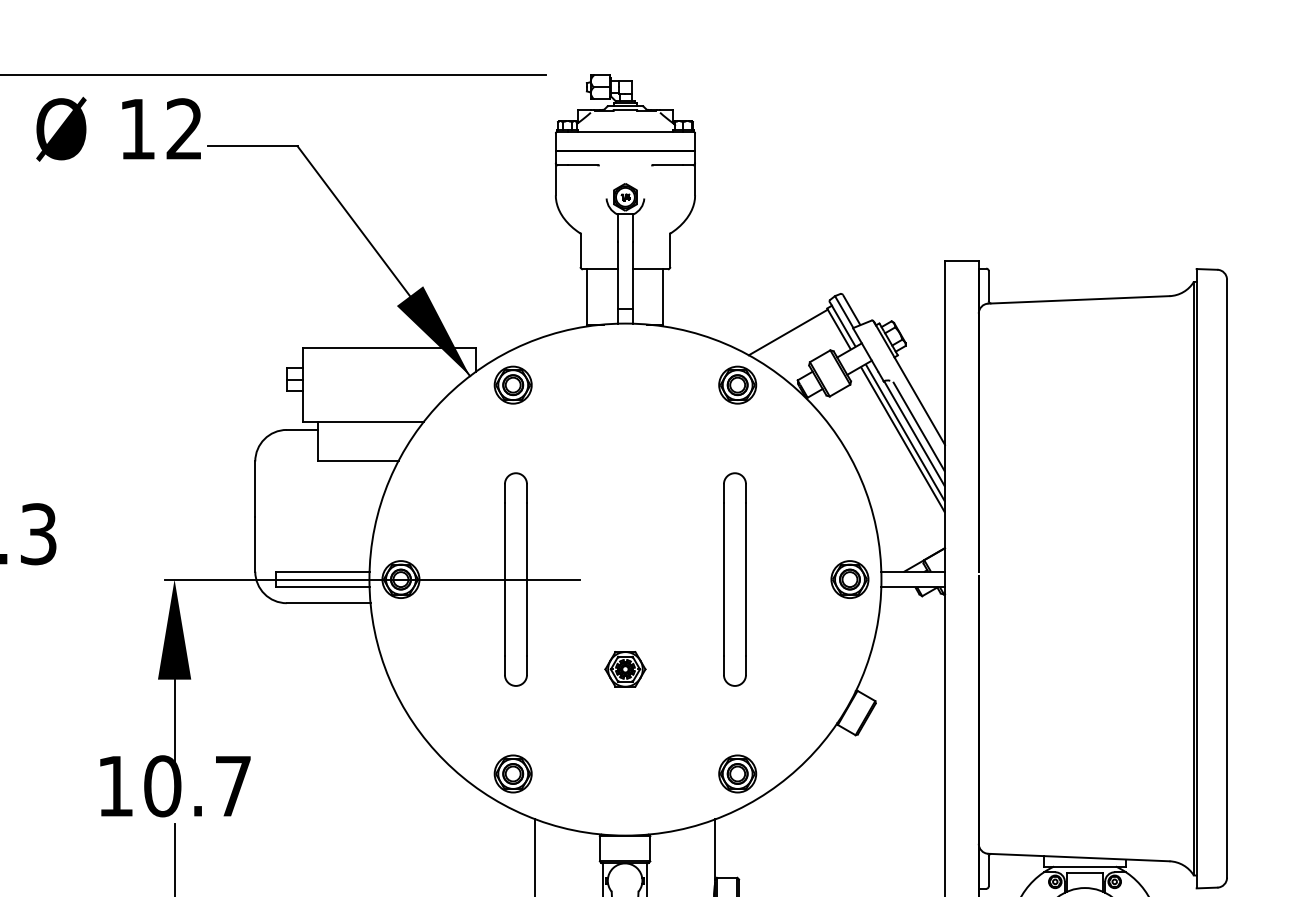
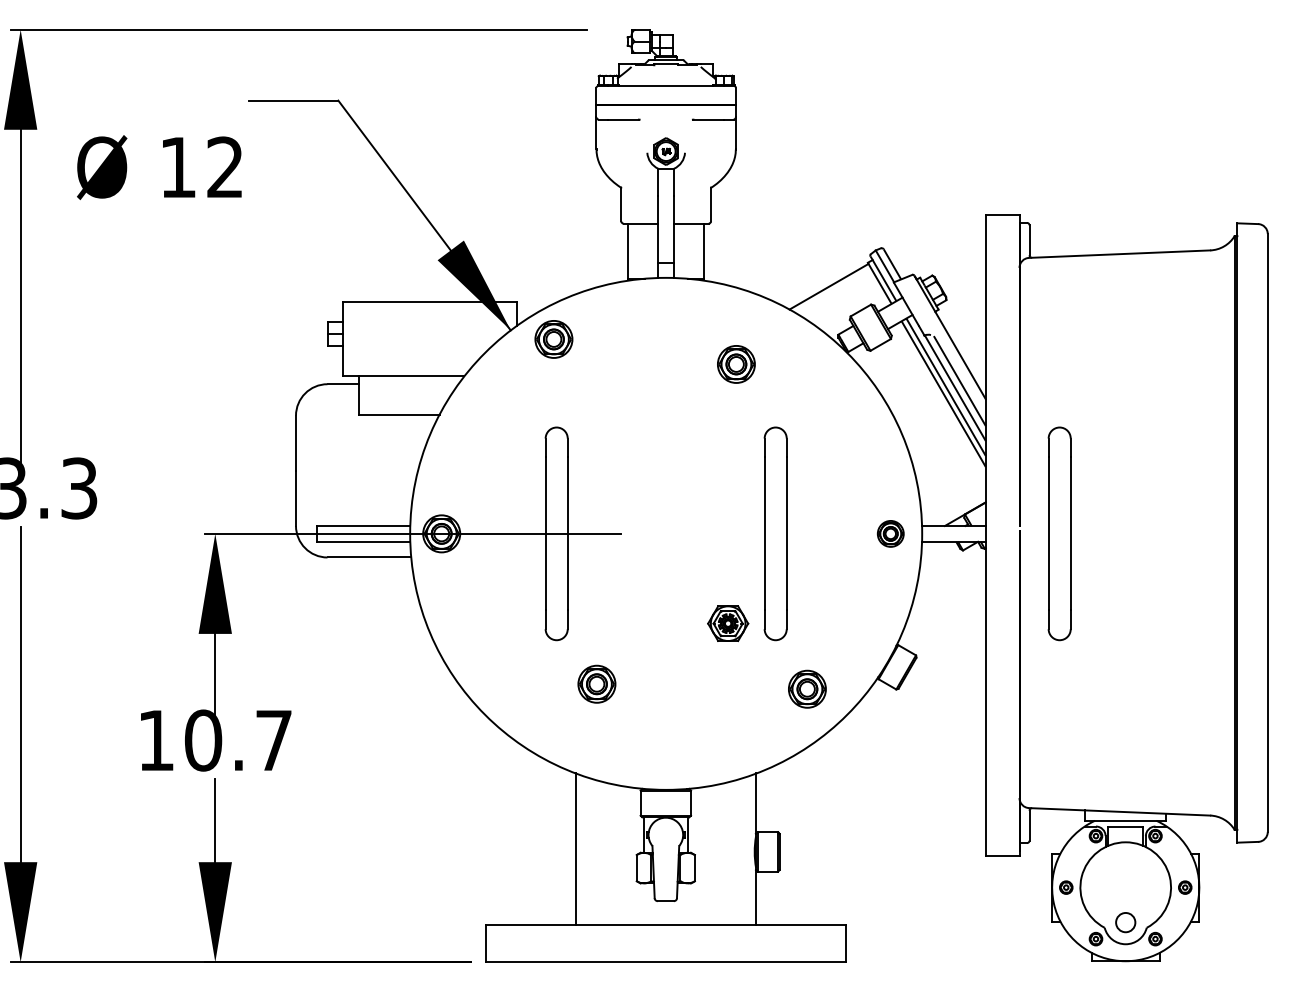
text: (118, 129) -> (159, 167), moved
part: (737, 385) -> (736, 364), moved
part: (849, 579) -> (890, 533), size x0.7
part: (1018, 579) -> (1059, 533), added
part: (625, 669) -> (728, 623), moved
part: (512, 773) -> (596, 683), moved
part: (737, 773) -> (807, 688), moved

